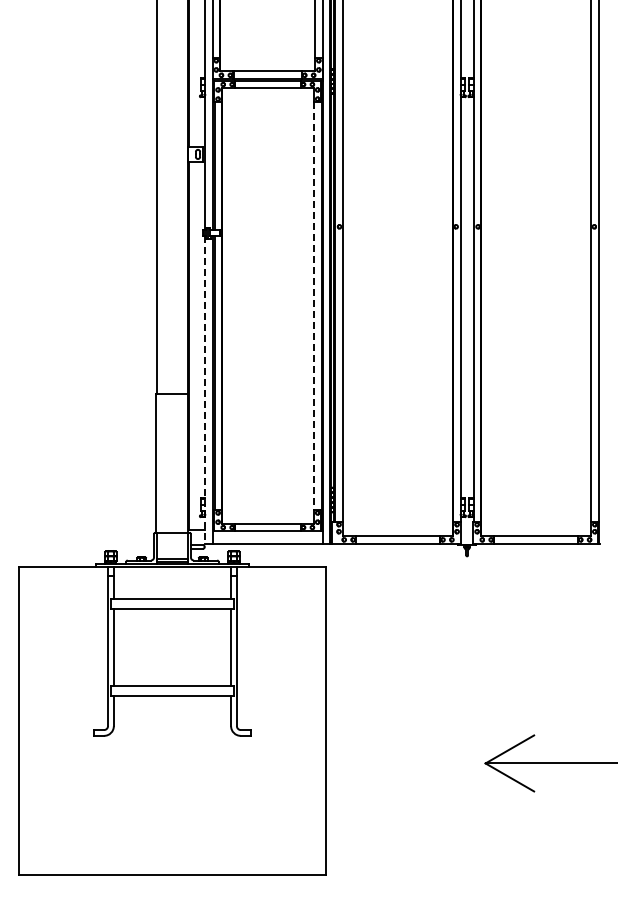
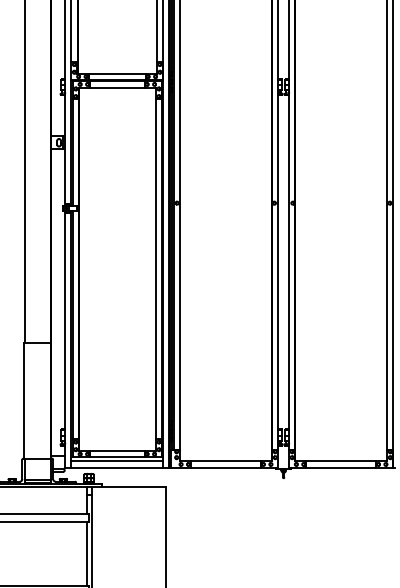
line: (314, 306) -> (156, 269), dashed -> solid
line: (205, 389) -> (65, 338), dashed -> solid
line: (267, 536) -> (117, 461), added

